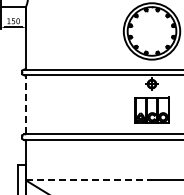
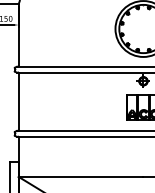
line: (26, 104) -> (18, 101), dashed -> solid
line: (89, 180) -> (81, 176), dashed -> solid

